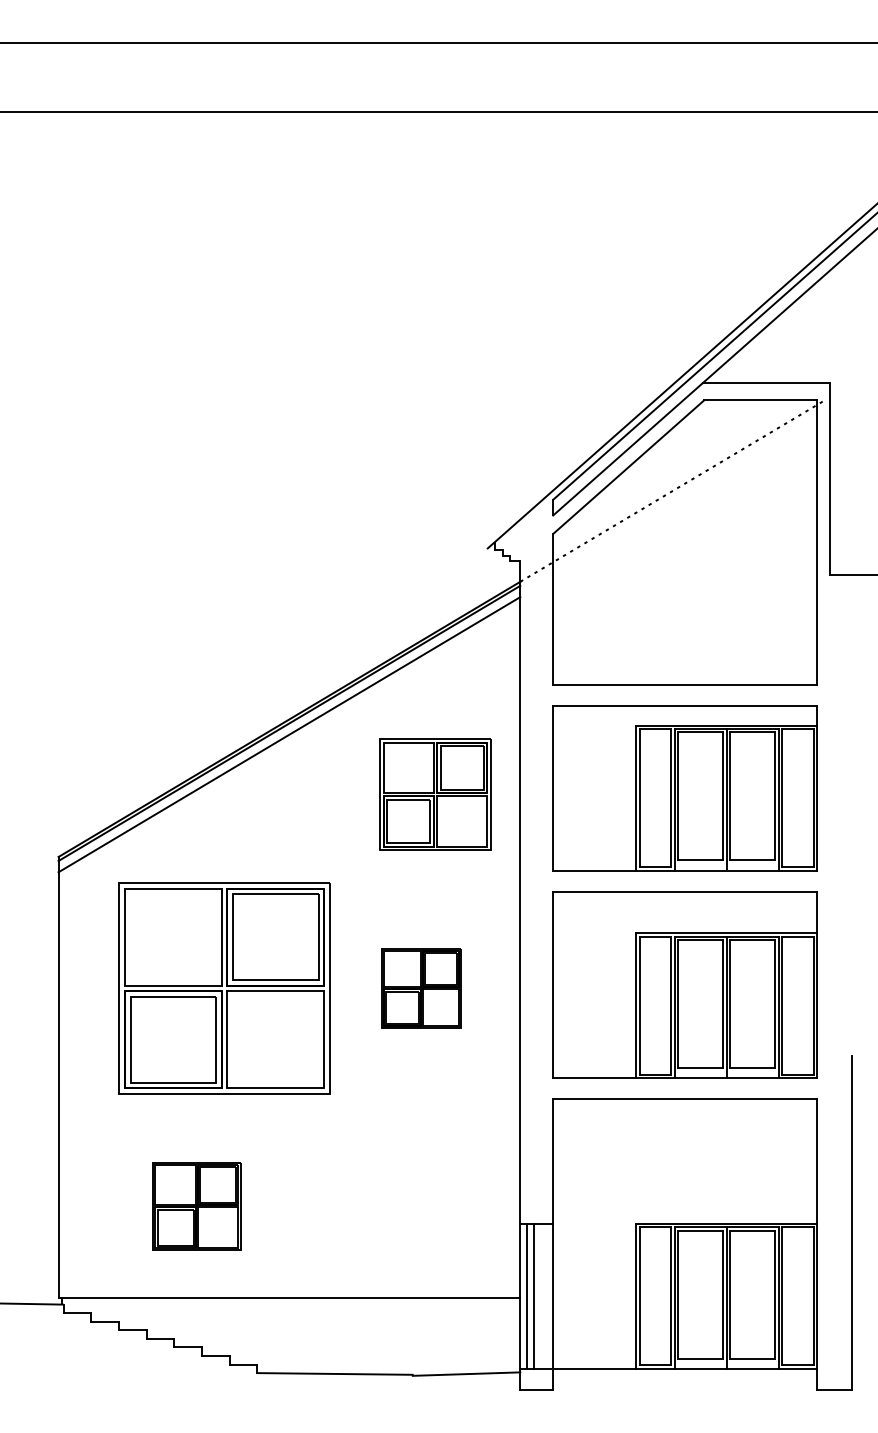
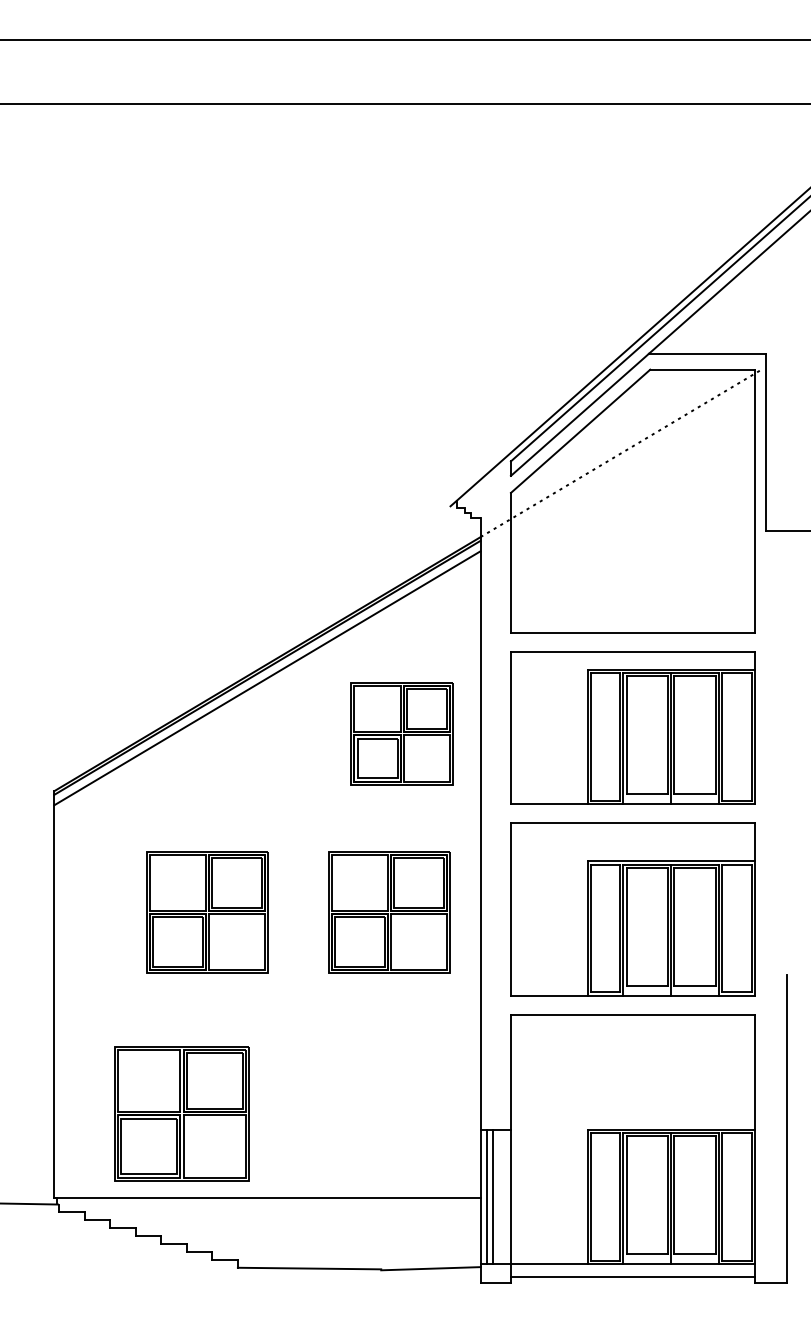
part: (224, 988) -> (207, 912), size x0.62
part: (421, 988) -> (389, 912), size x1.67
part: (196, 1206) -> (181, 1113), size x1.67
line: (684, 1382) -> (632, 1276), added

